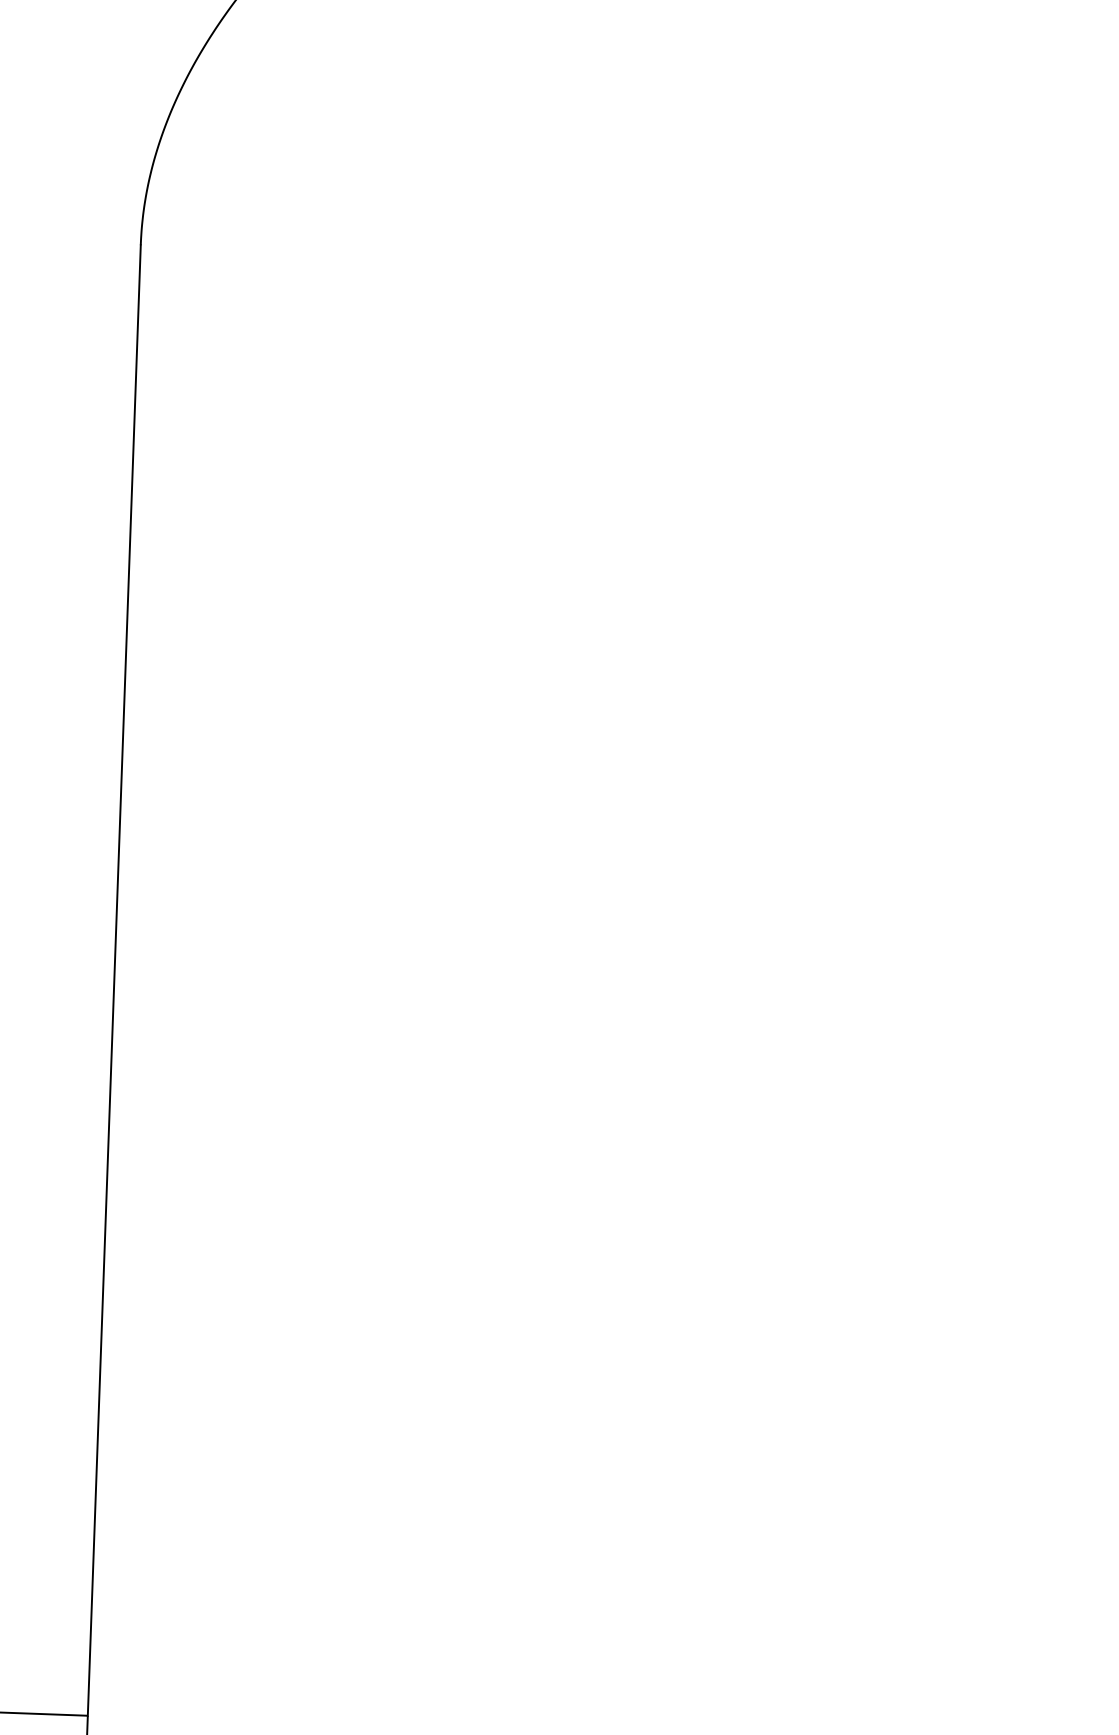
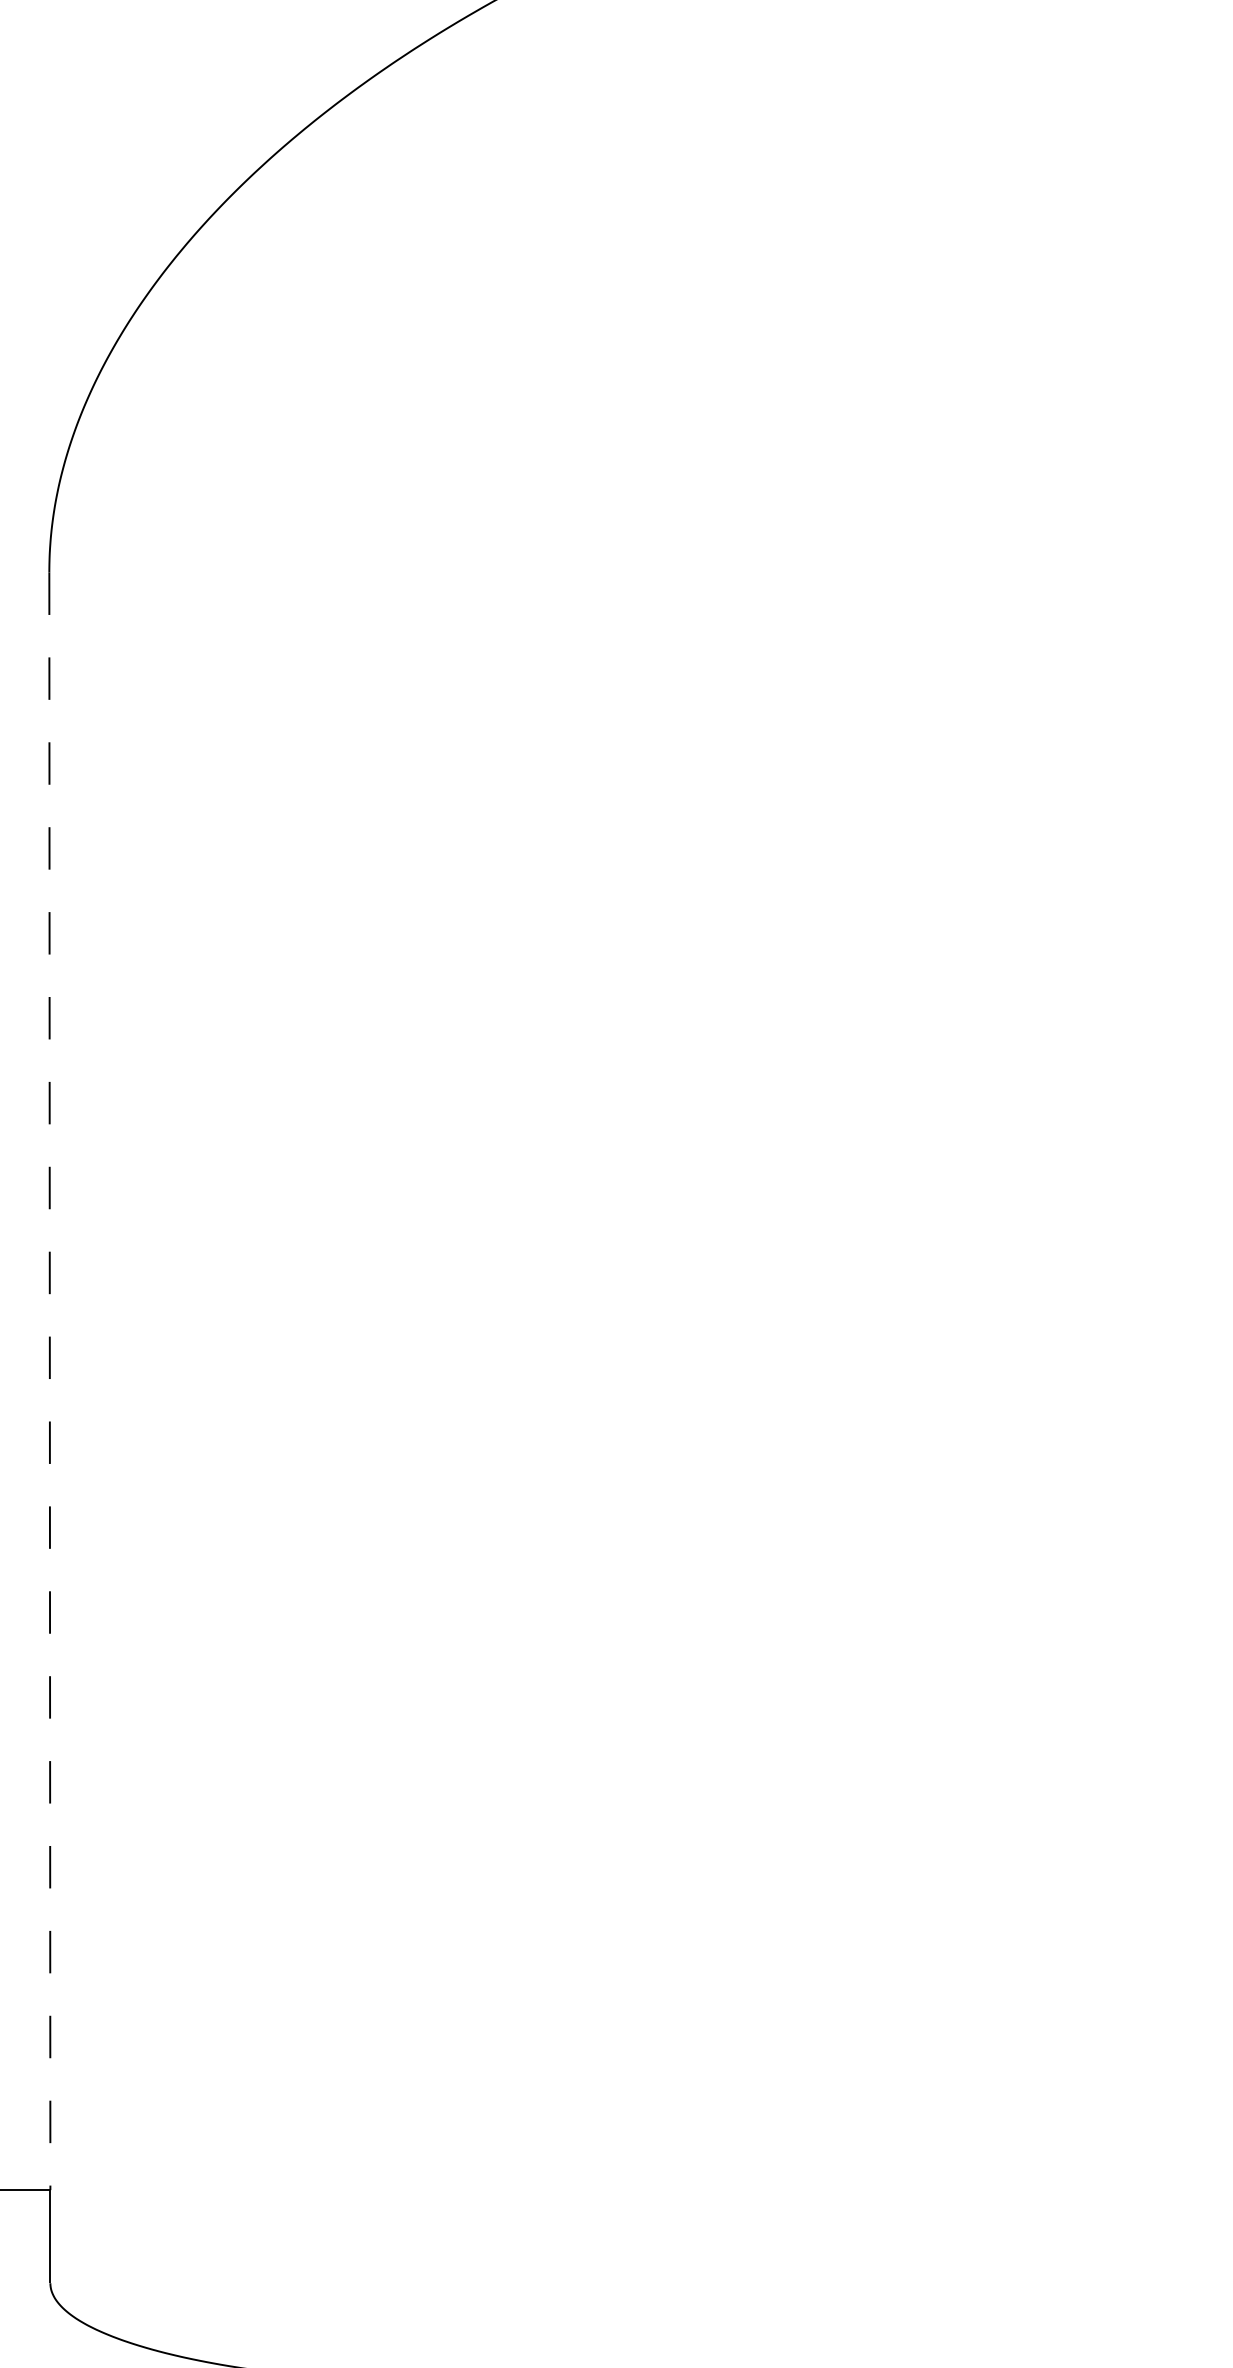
line: (113, 980) -> (49, 1381), solid -> dashed

